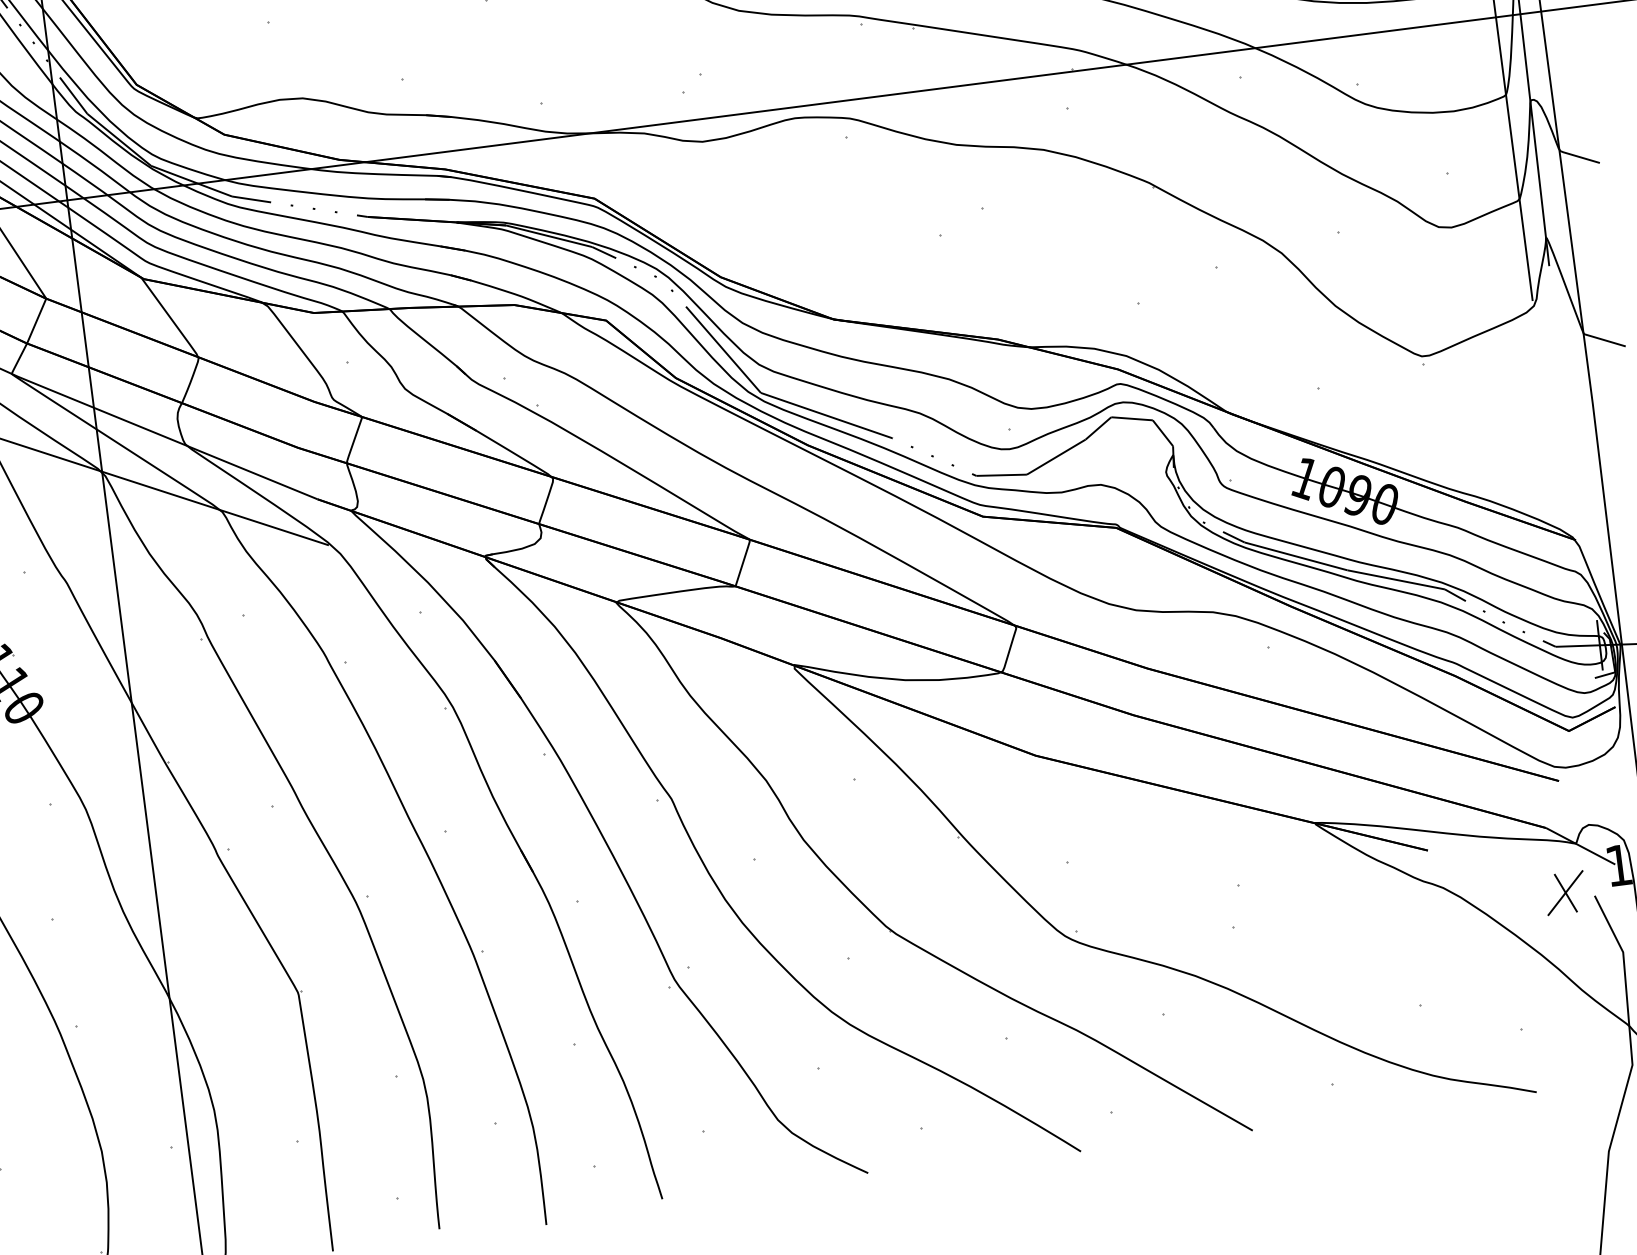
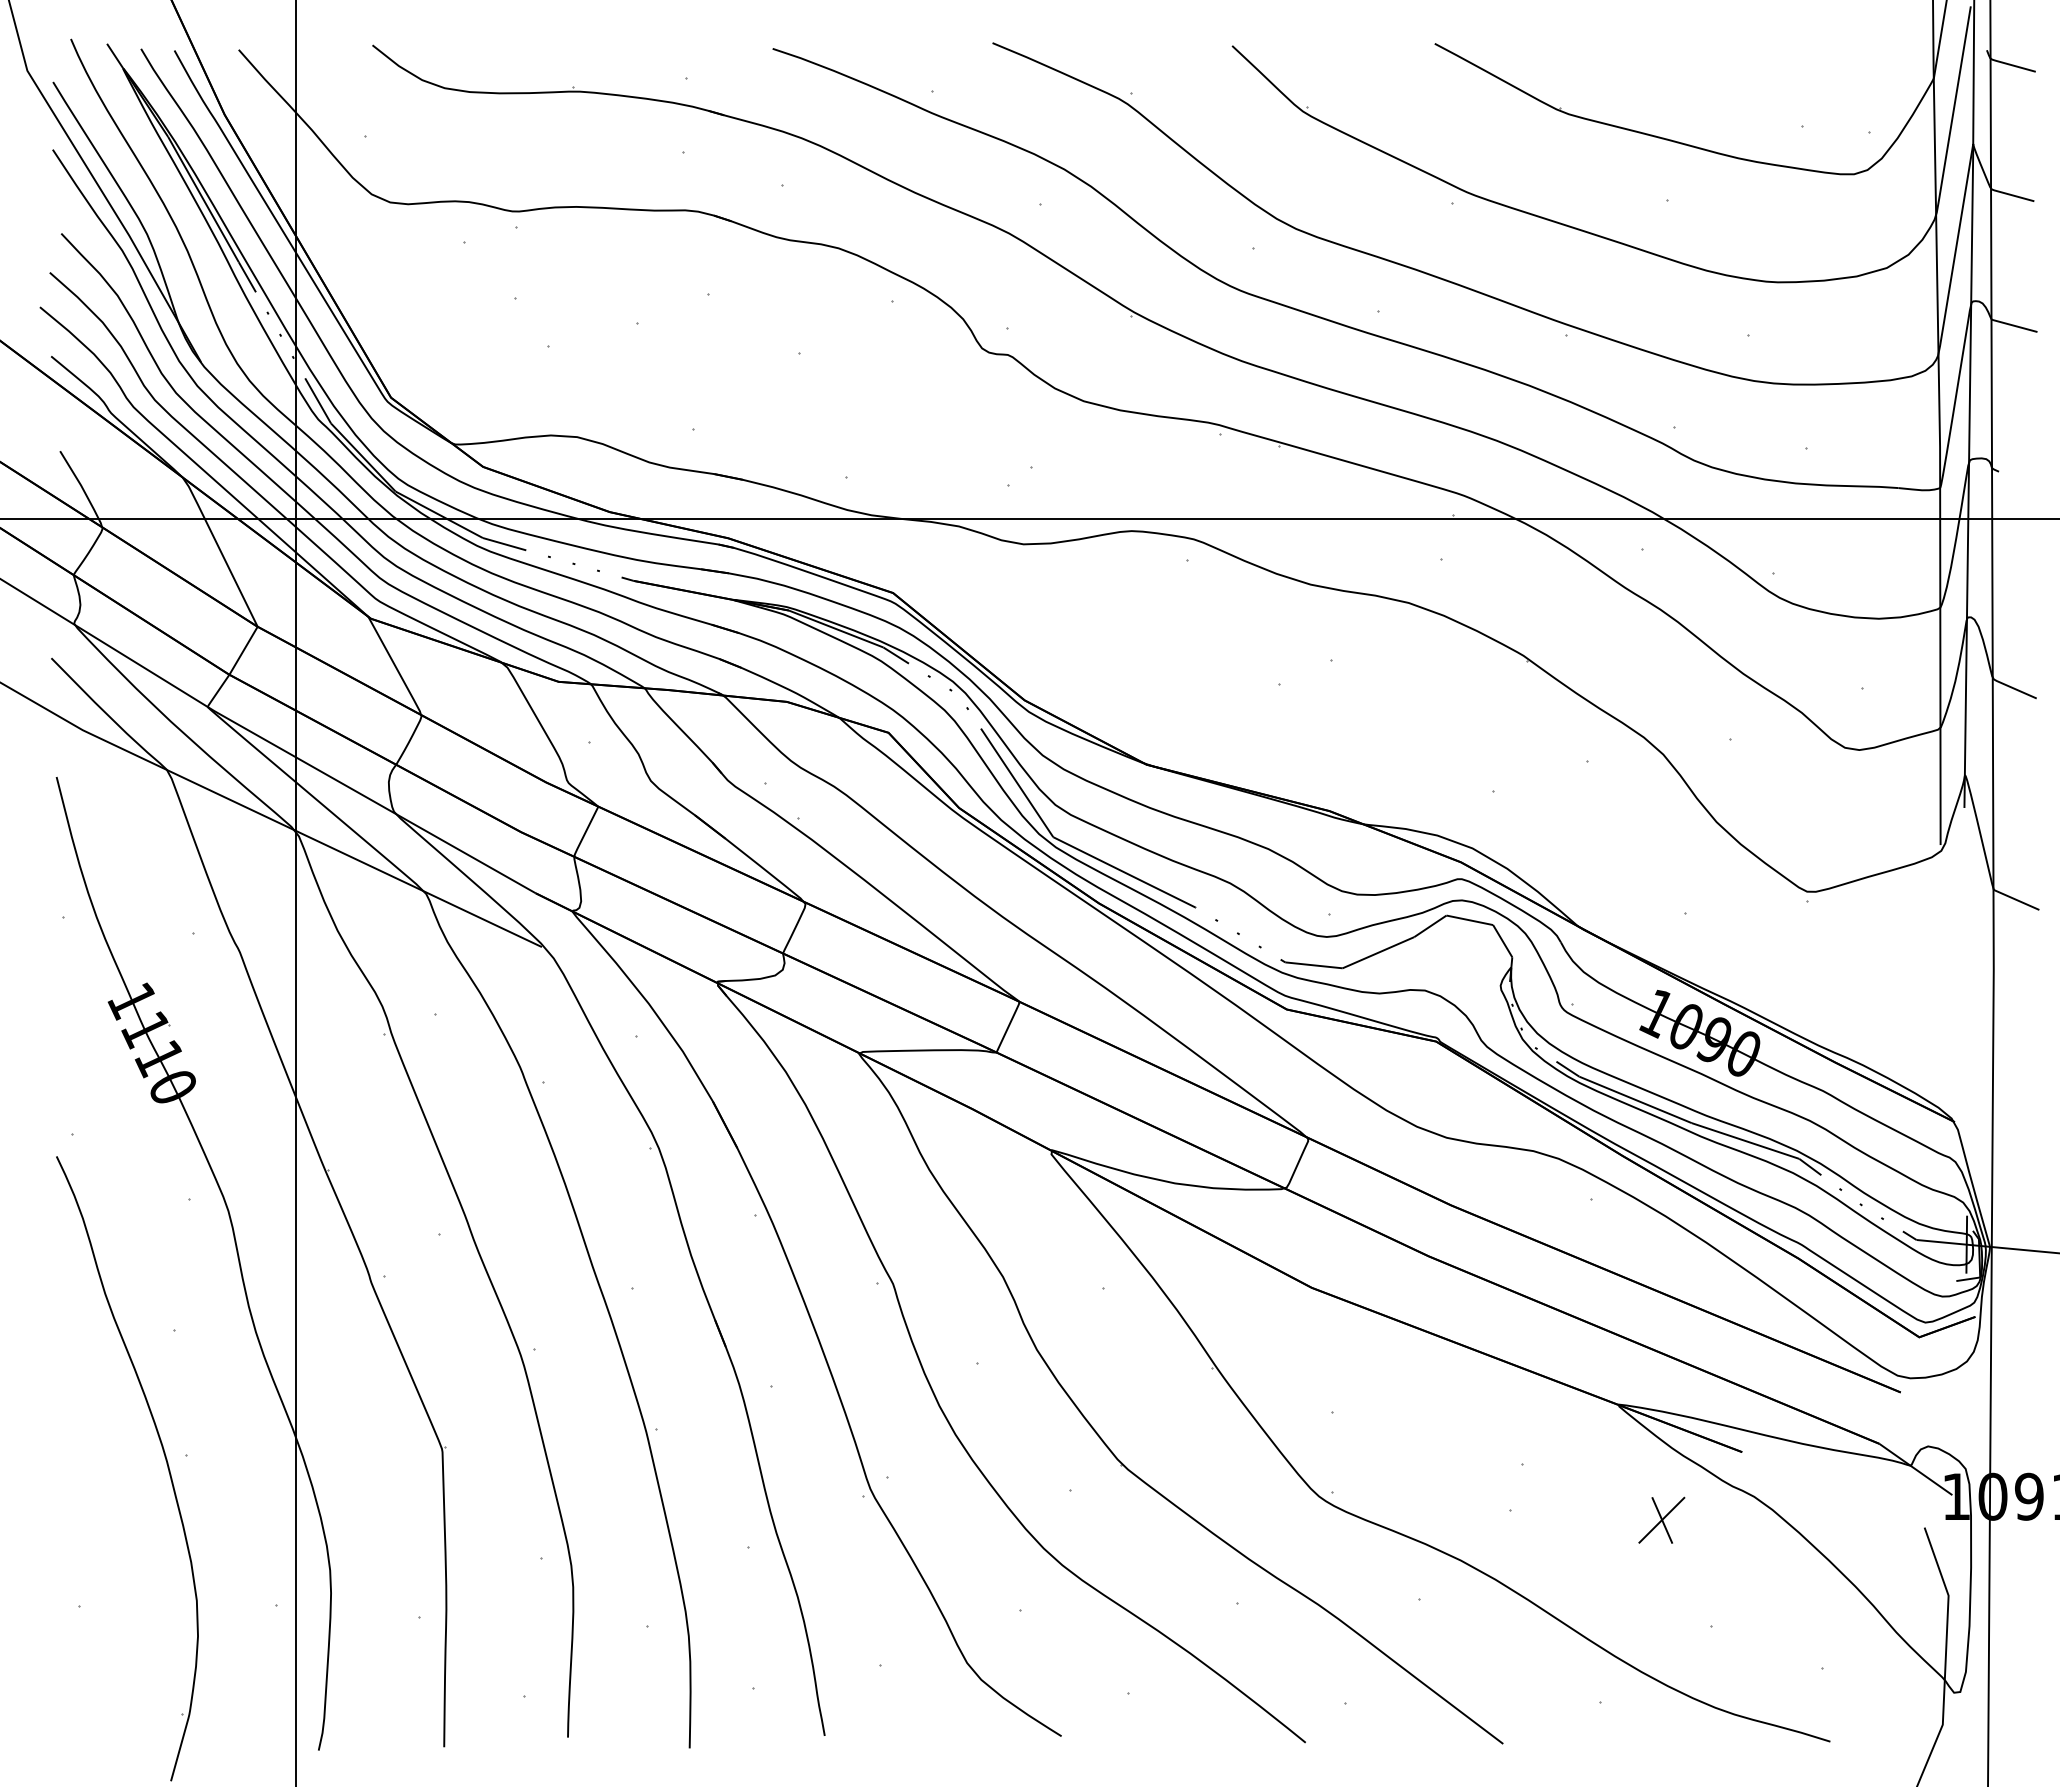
part: (1565, 892) -> (1661, 1519), moved

